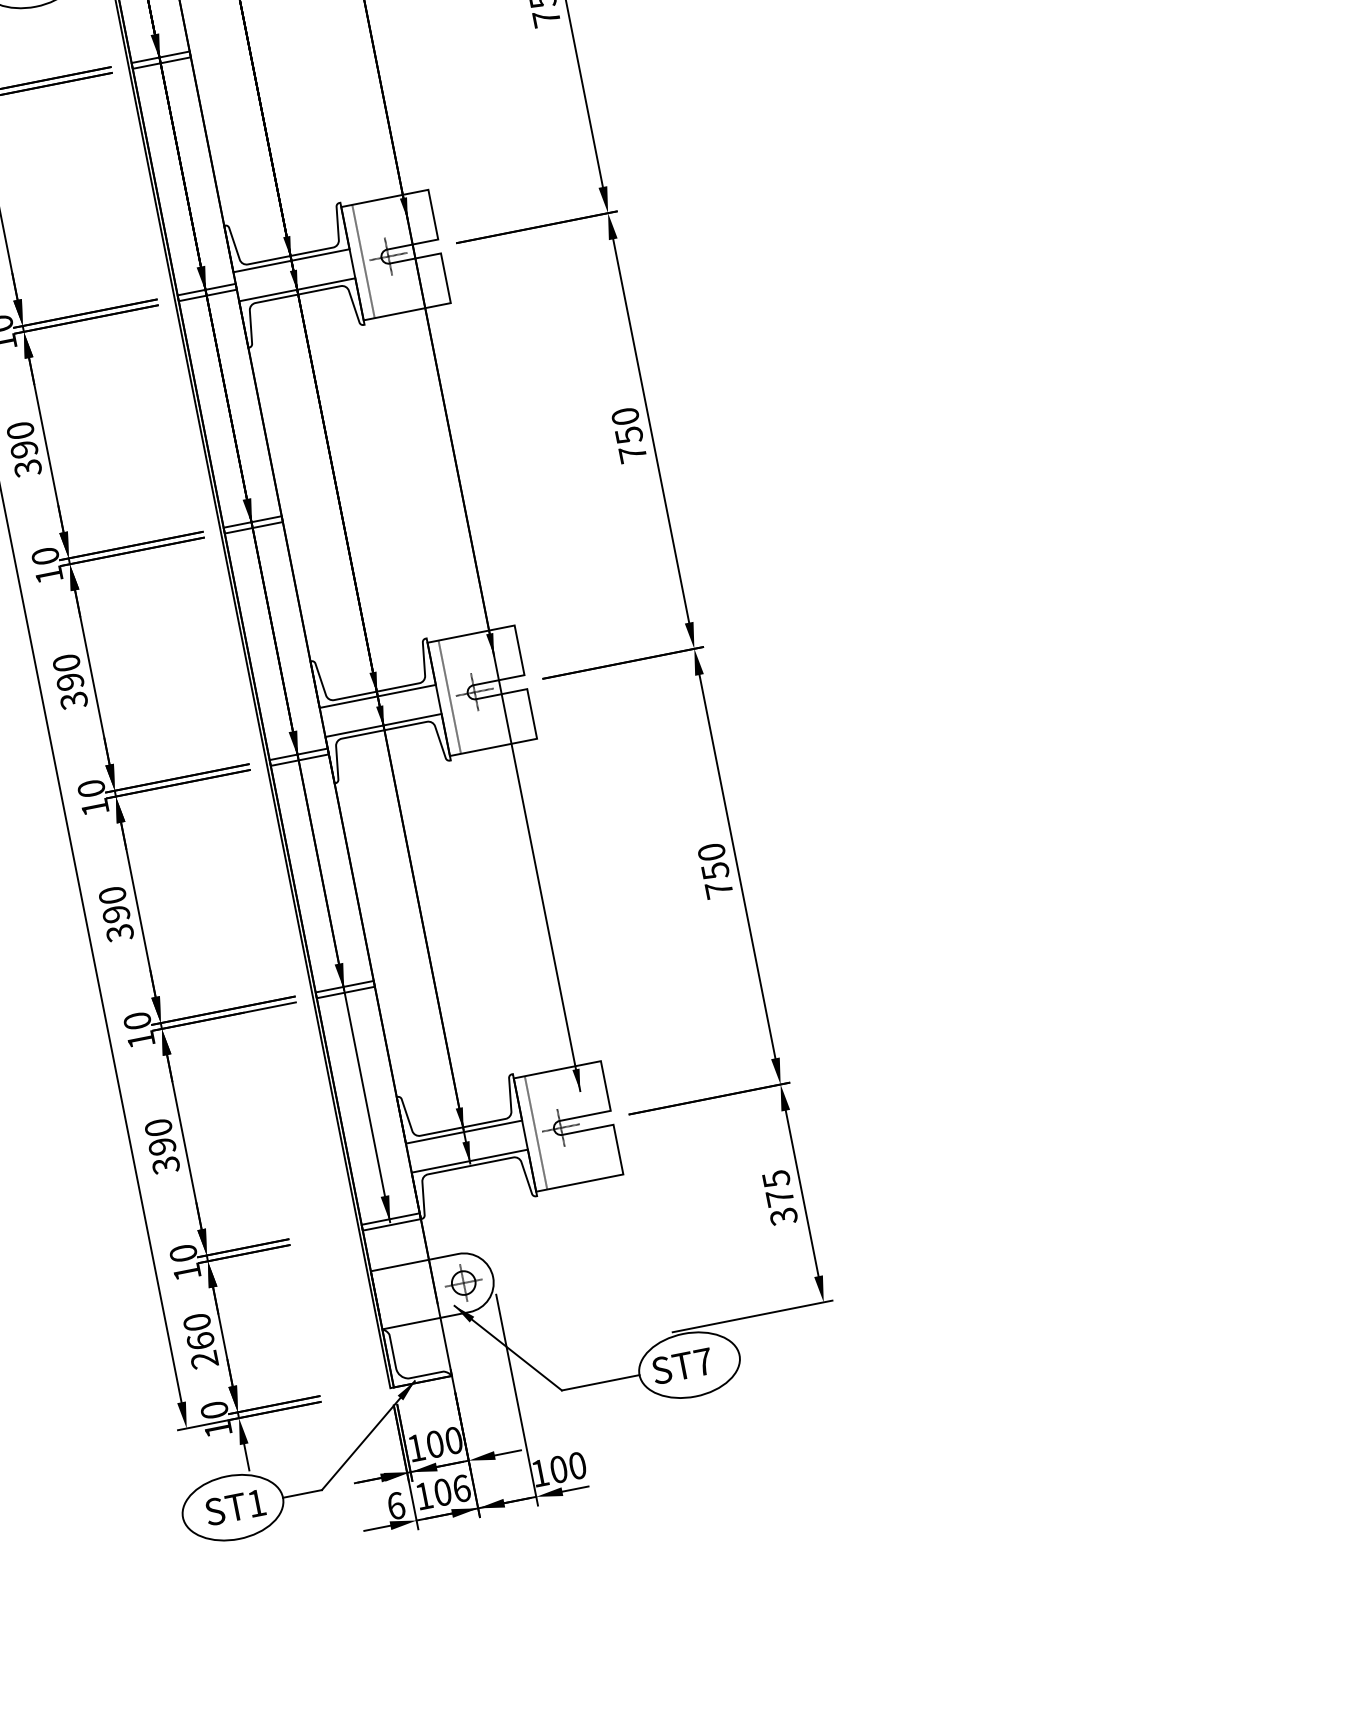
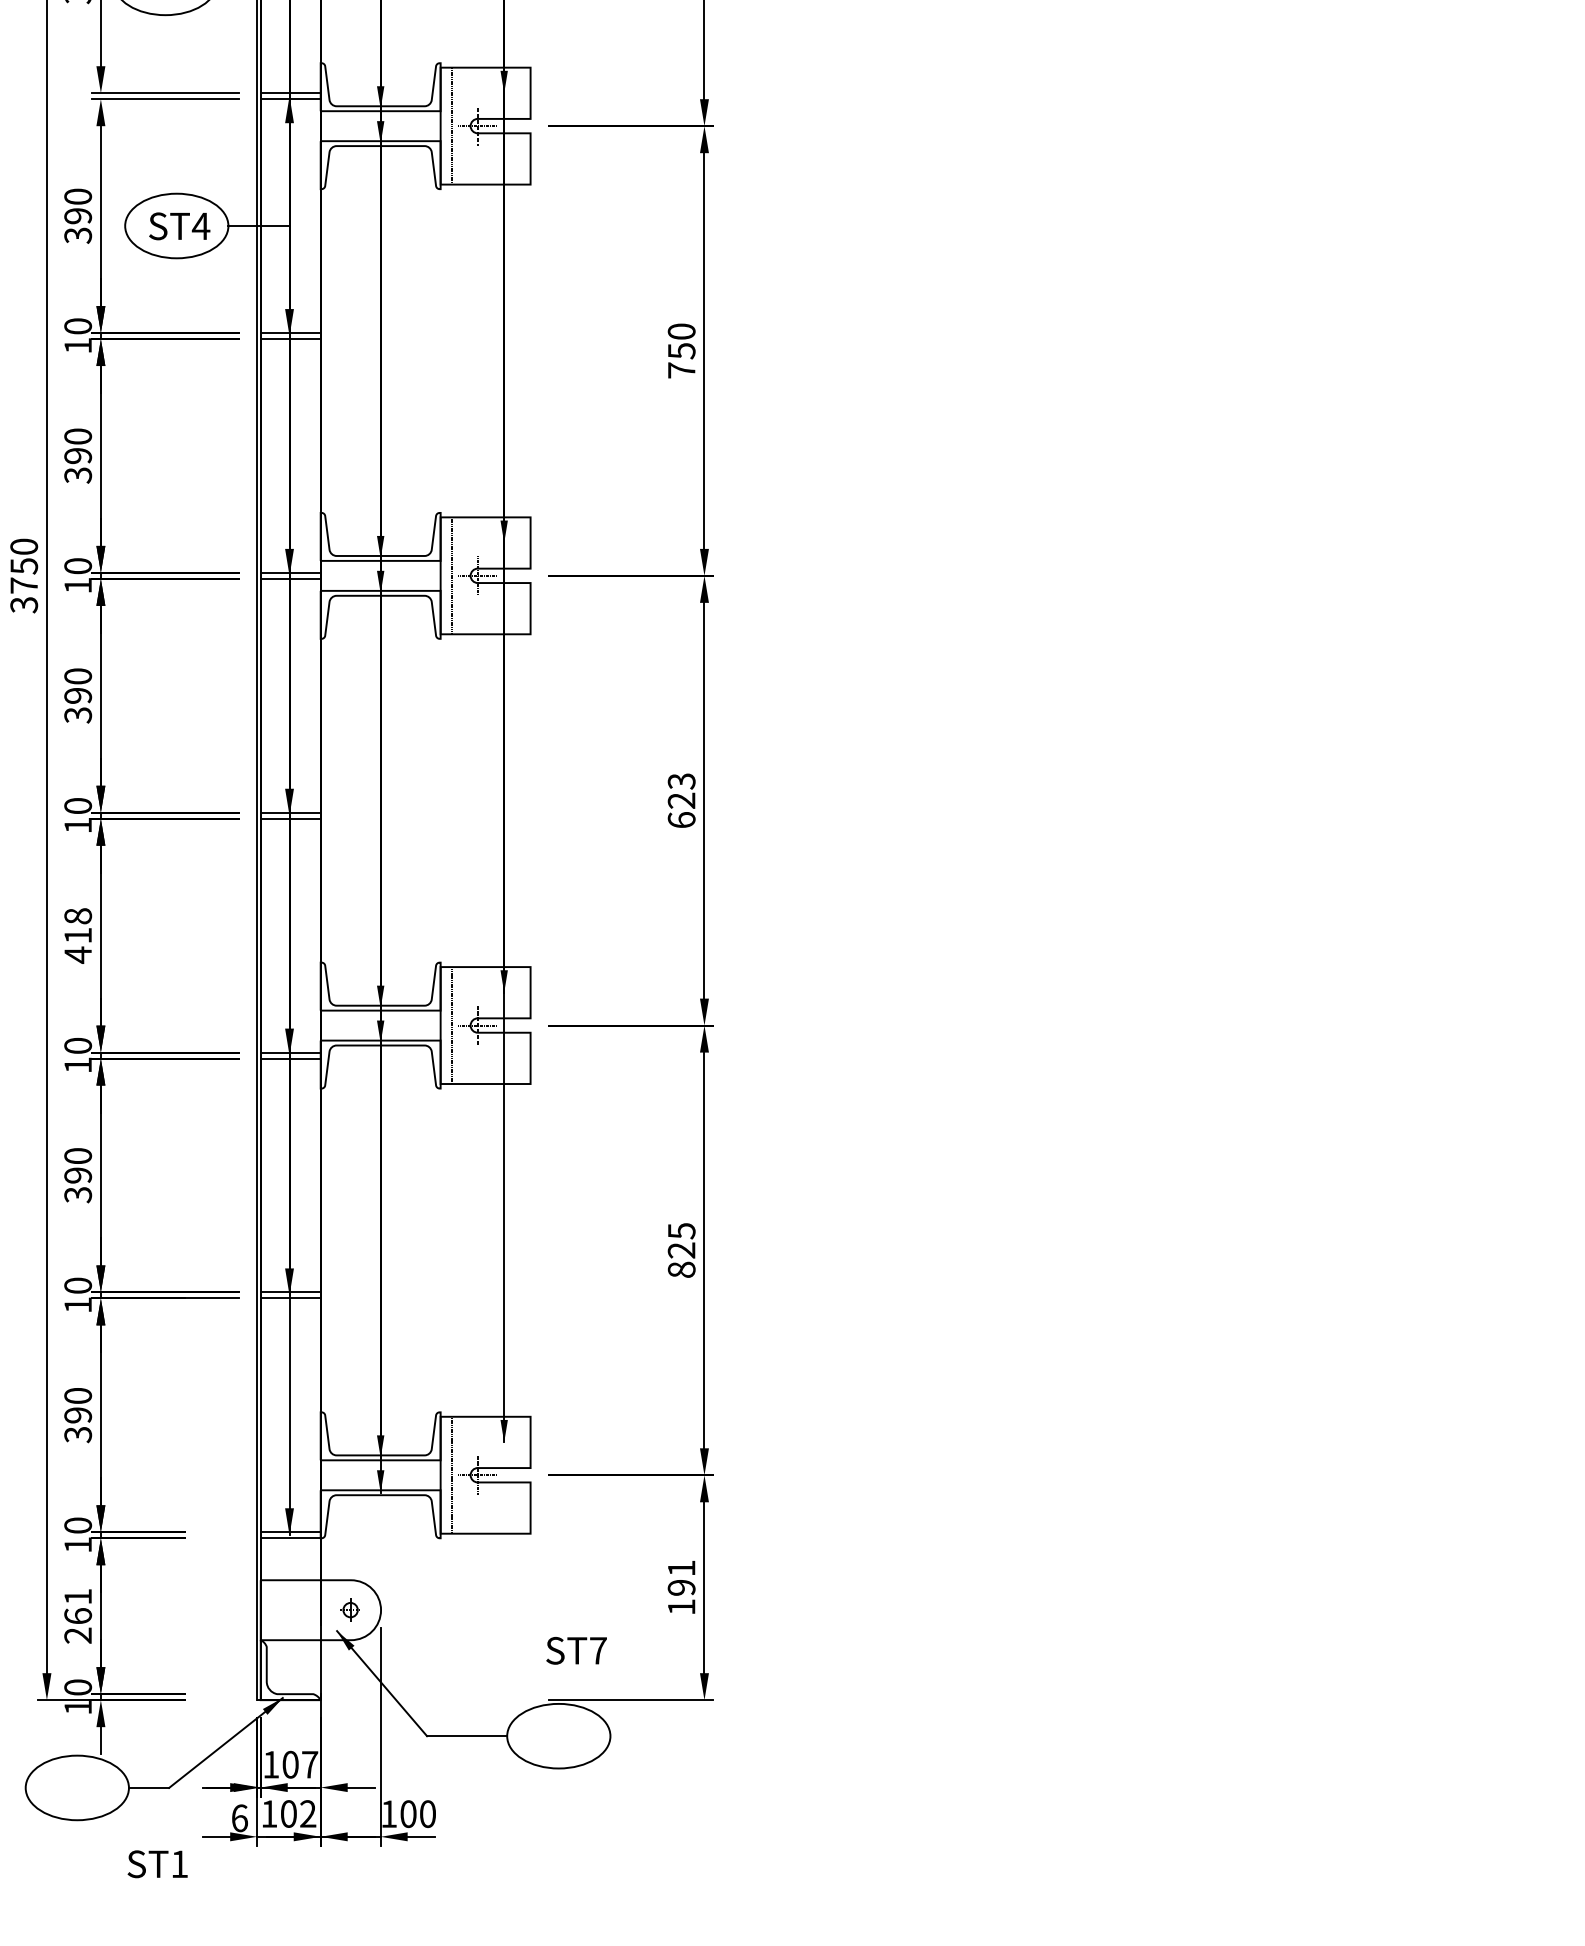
text: (628, 435) -> (681, 800), 750 -> 623
text: (70, 681) -> (78, 935), 390 -> 418
text: (715, 871) -> (681, 1250), 750 -> 825
text: (779, 1197) -> (681, 1587), 375 -> 191
part: (463, 1282) -> (350, 1609), size x0.6
text: (197, 1322) -> (78, 1596), 260 -> 261
text: (682, 1365) -> (576, 1650), moved
text: (454, 1440) -> (310, 1764), 100 -> 107
text: (461, 1488) -> (308, 1813), 106 -> 102
text: (235, 1507) -> (157, 1864), moved

